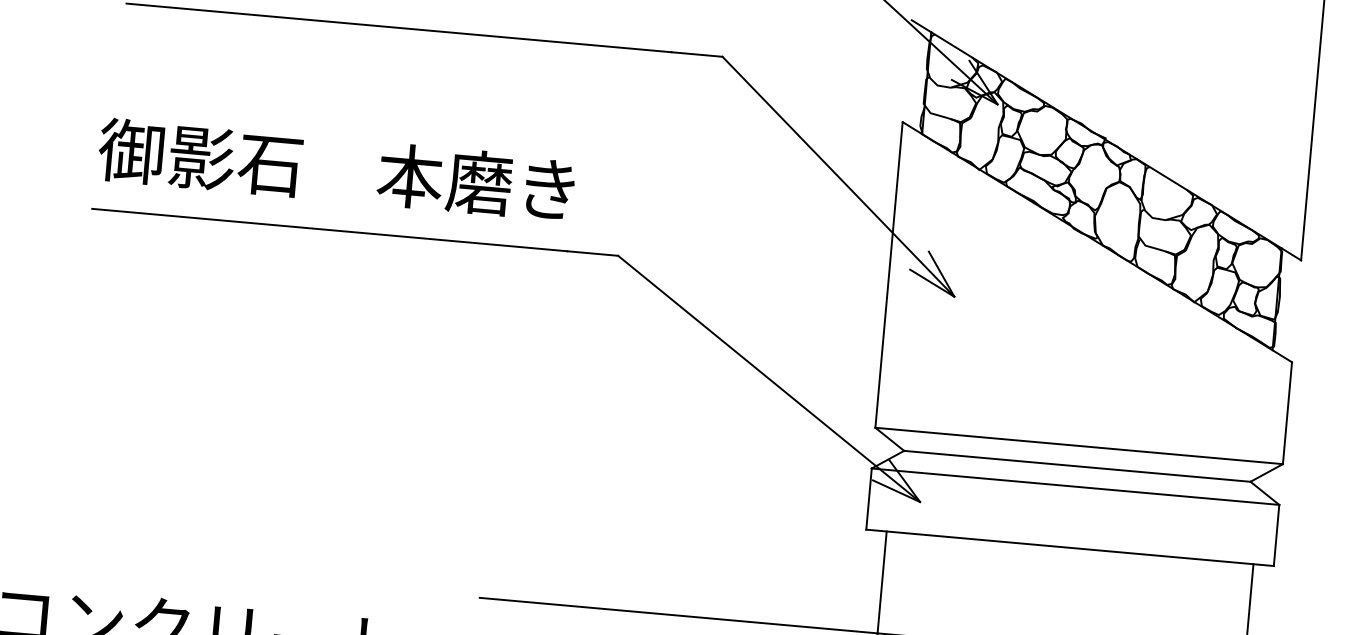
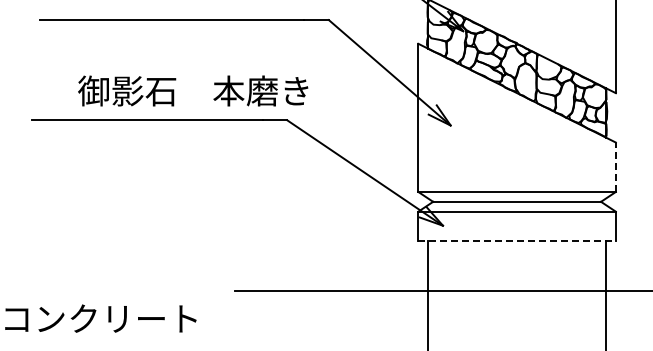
text: (337, 168) -> (193, 90), moved
line: (1286, 413) -> (615, 167), solid -> dashed
line: (1070, 548) -> (517, 241), solid -> dashed

